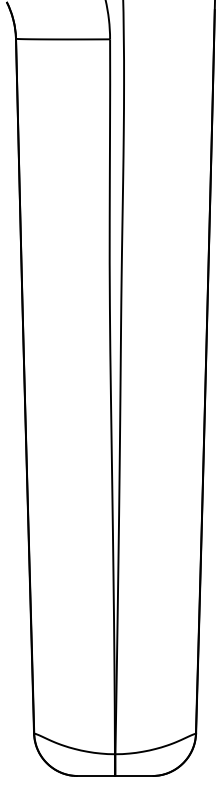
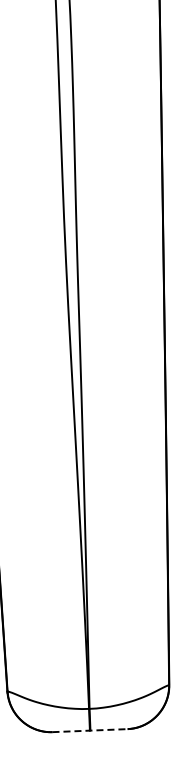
line: (115, 776) -> (90, 731), solid -> dashed

